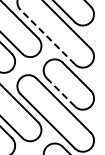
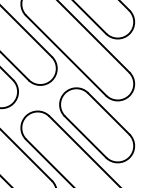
line: (47, 36) -> (65, 54), dashed -> solid
line: (60, 92) -> (84, 137), dashed -> solid

